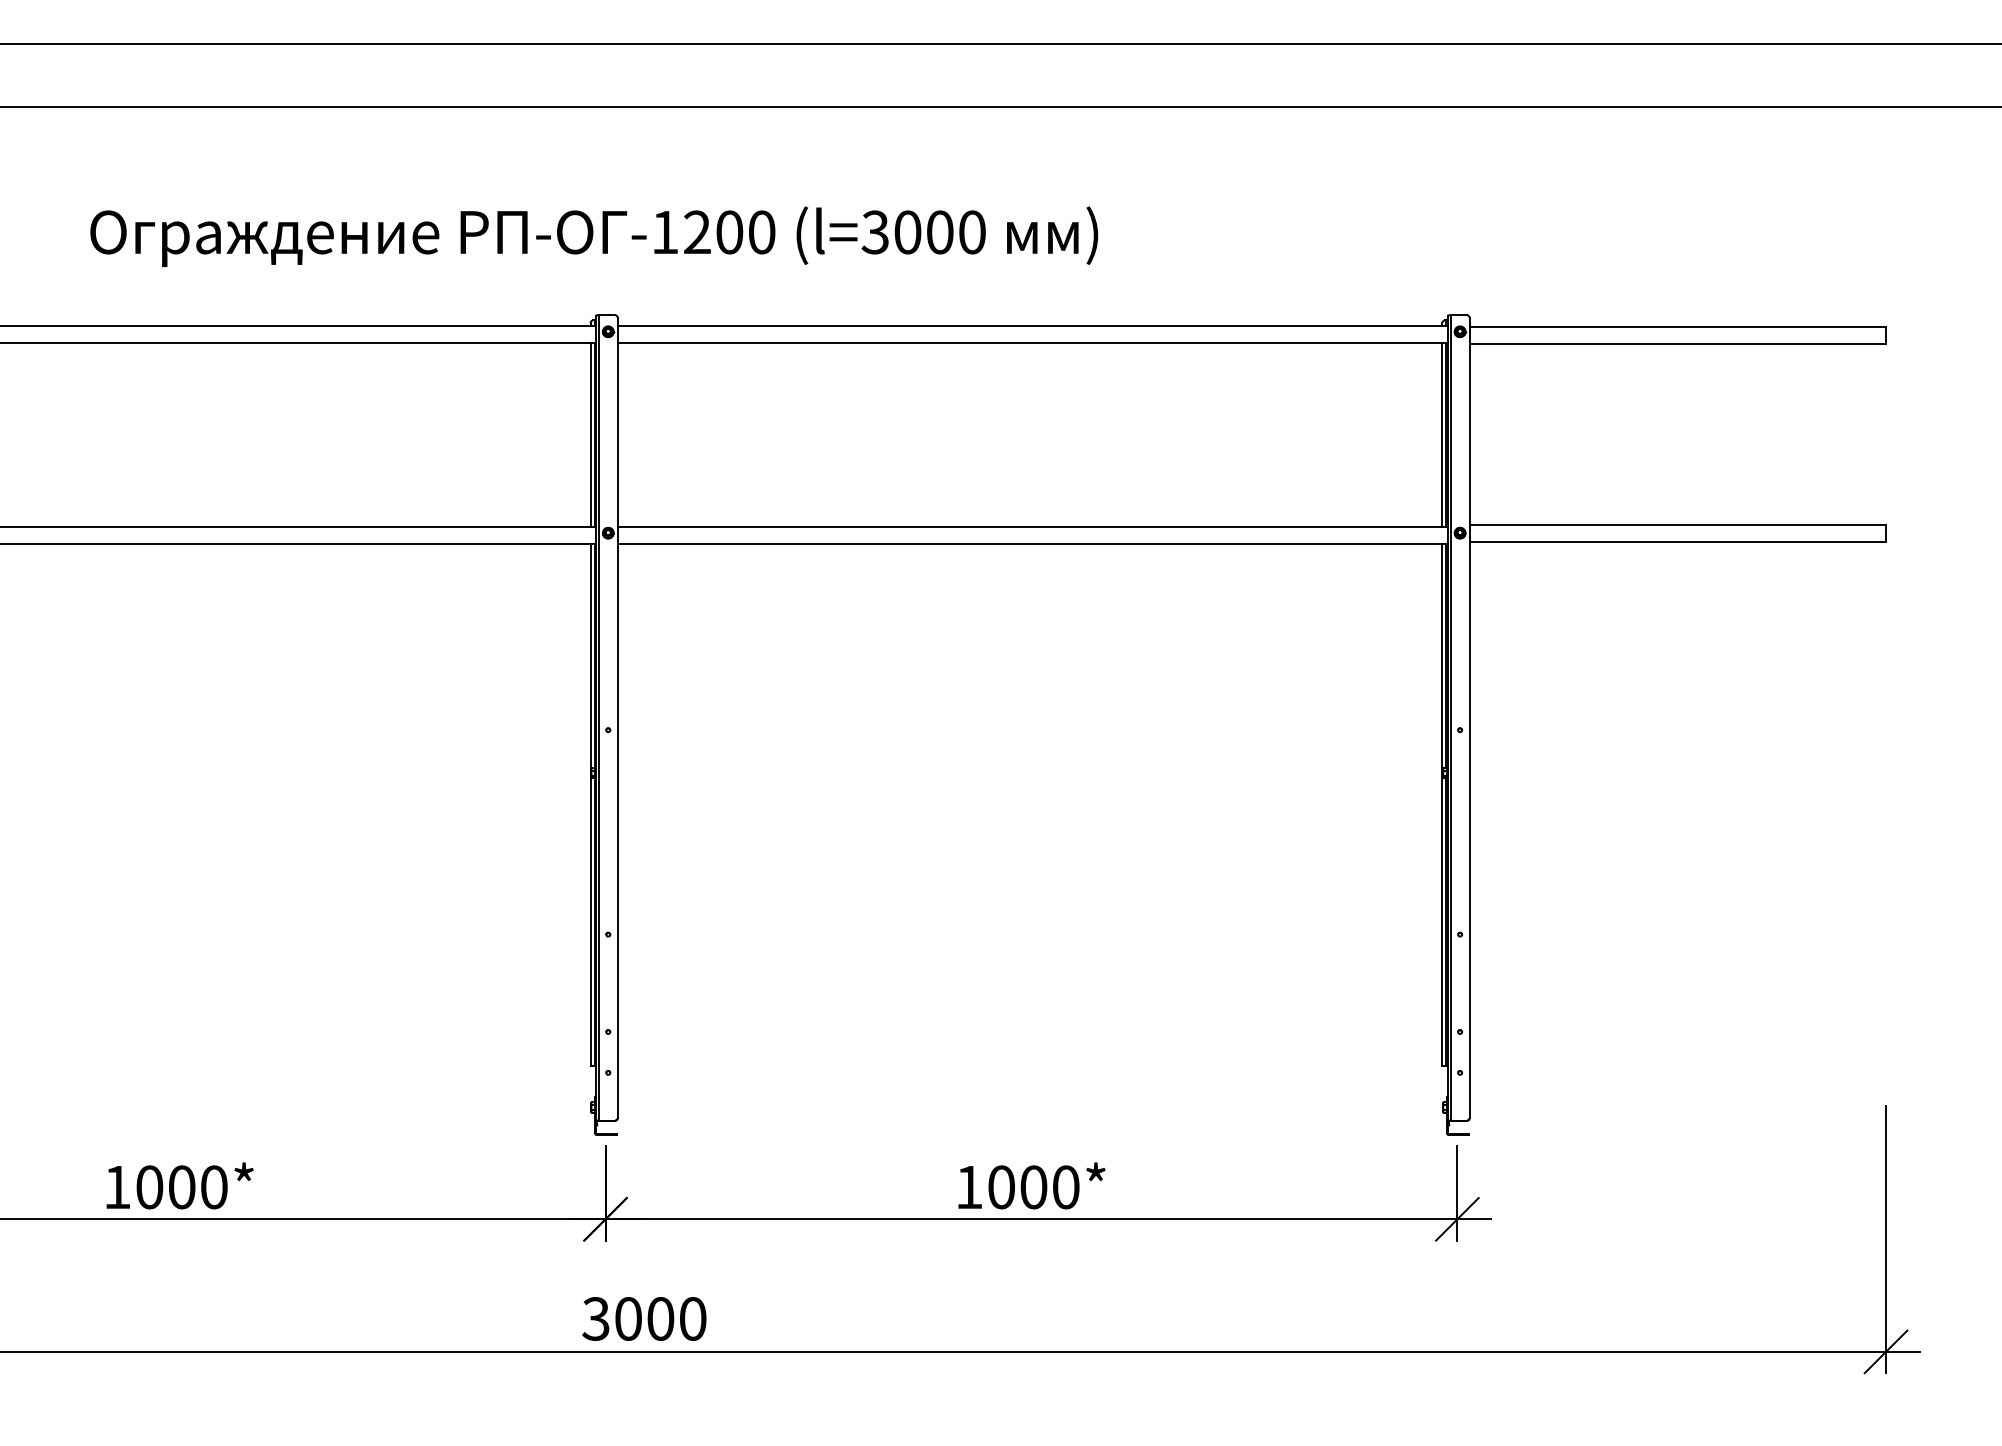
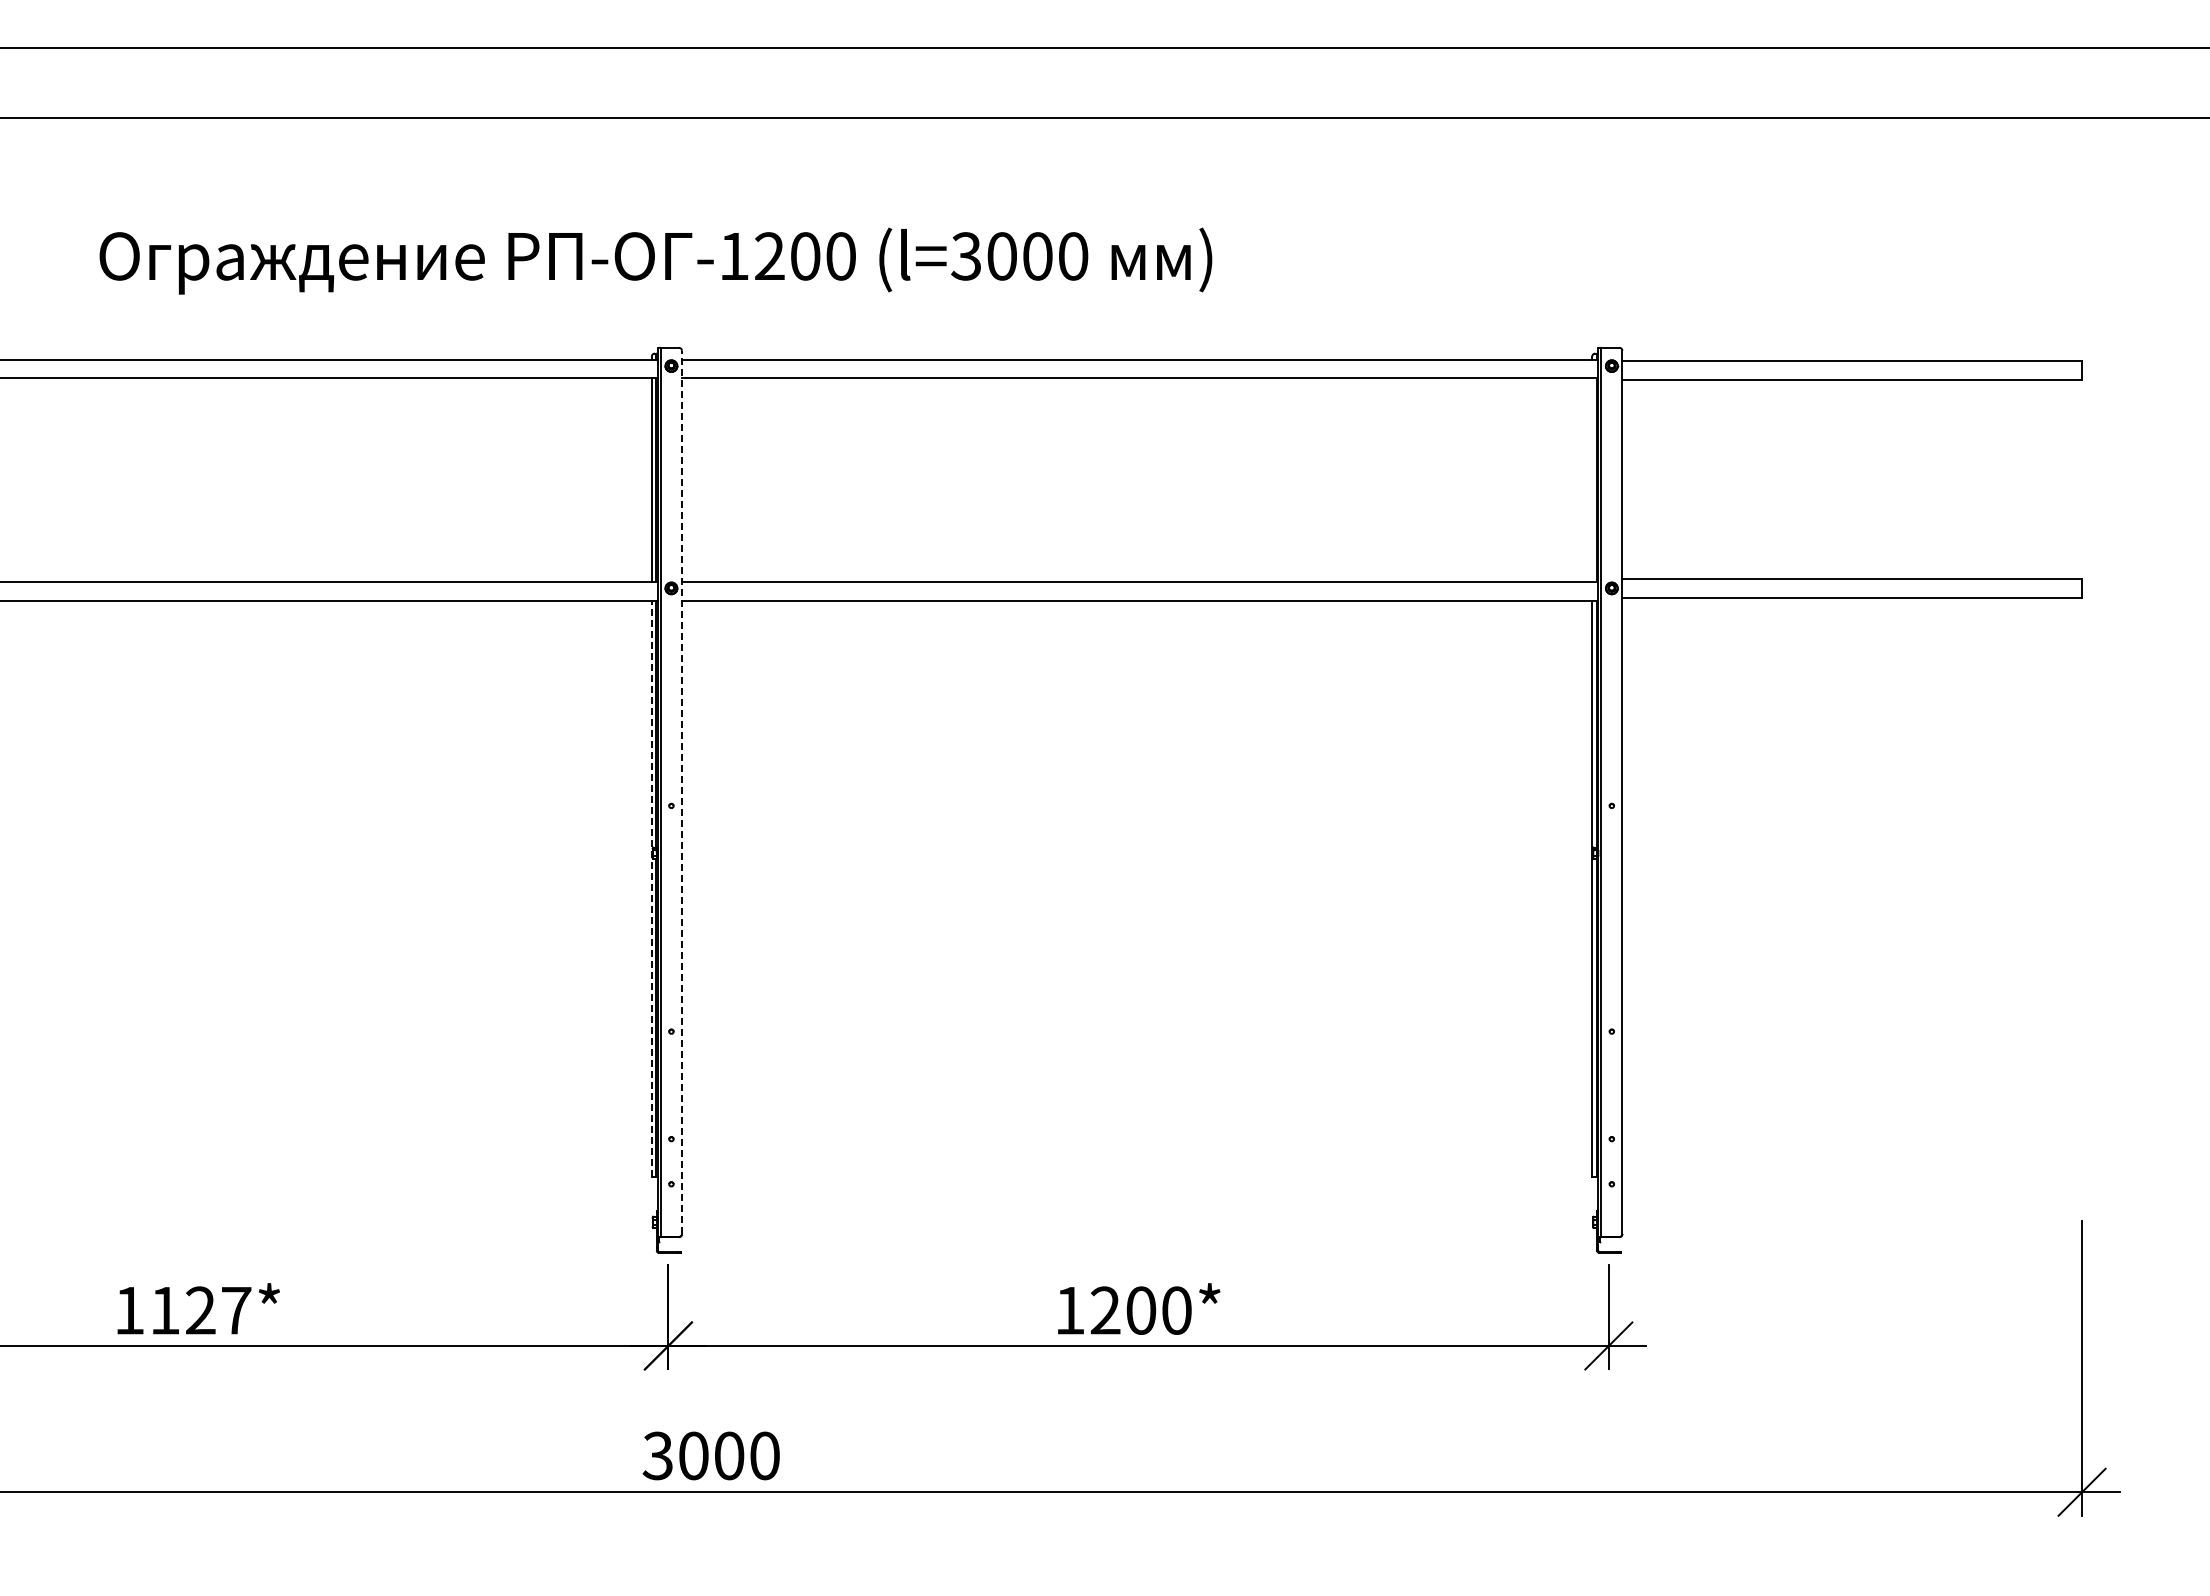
line: (1442, 434) -> (1592, 479), removed
line: (617, 718) -> (681, 792), solid -> dashed
line: (590, 804) -> (651, 888), solid -> dashed
text: (181, 1187) -> (200, 1310), 1000* -> 1127*
text: (1001, 1187) -> (1105, 1310), 1000* -> 1200*

